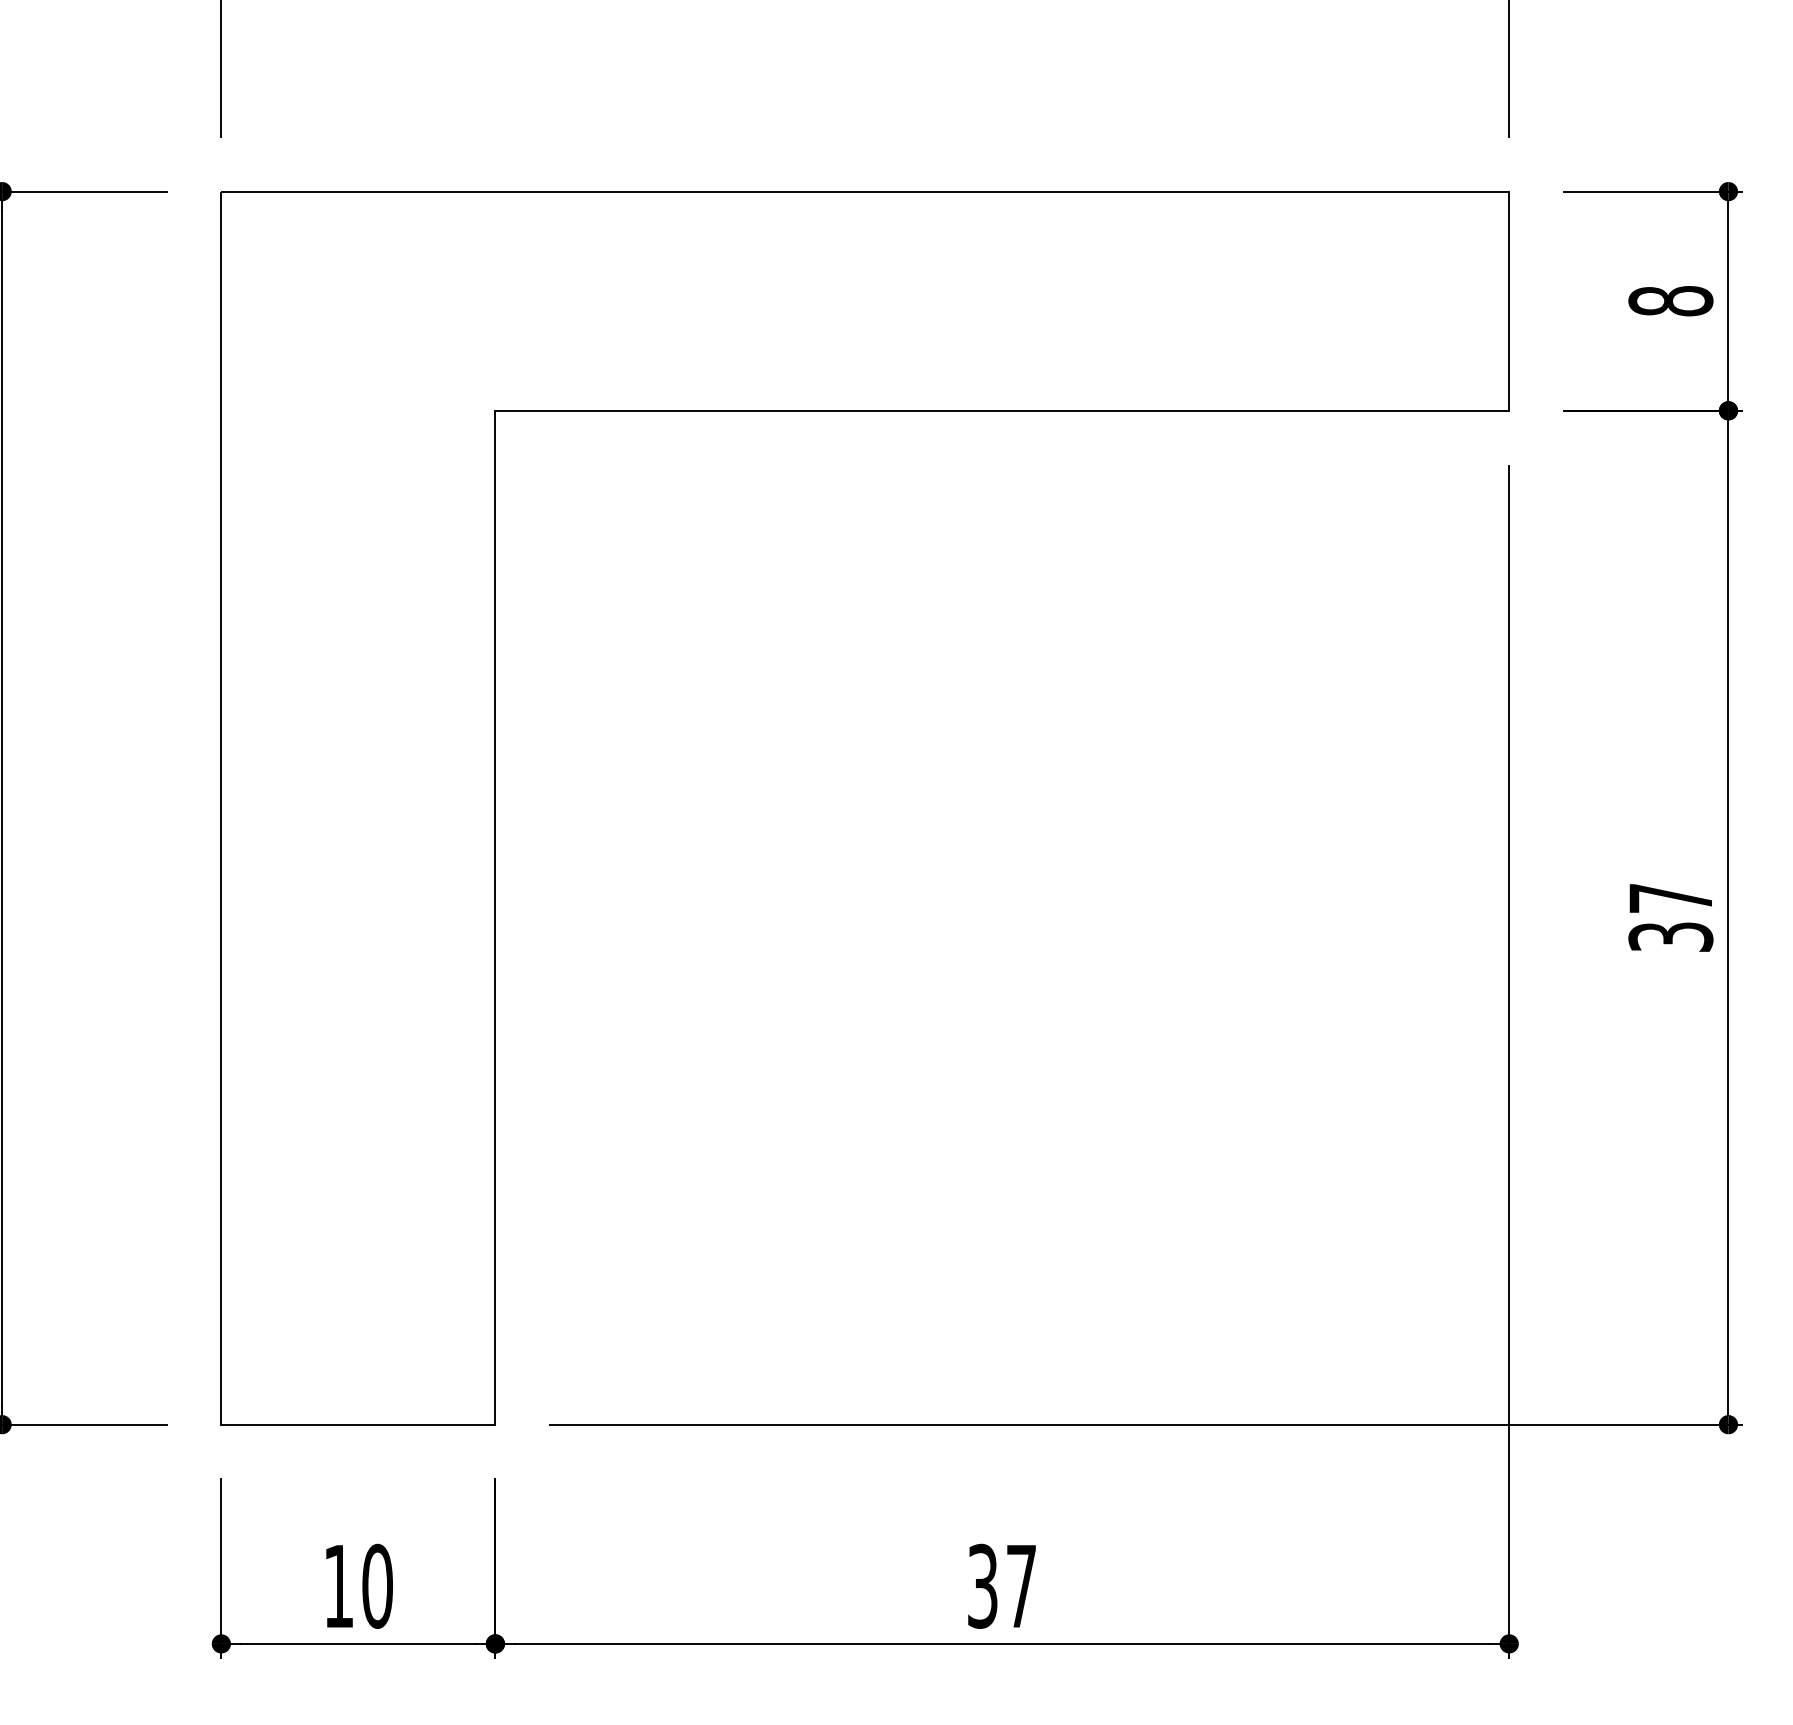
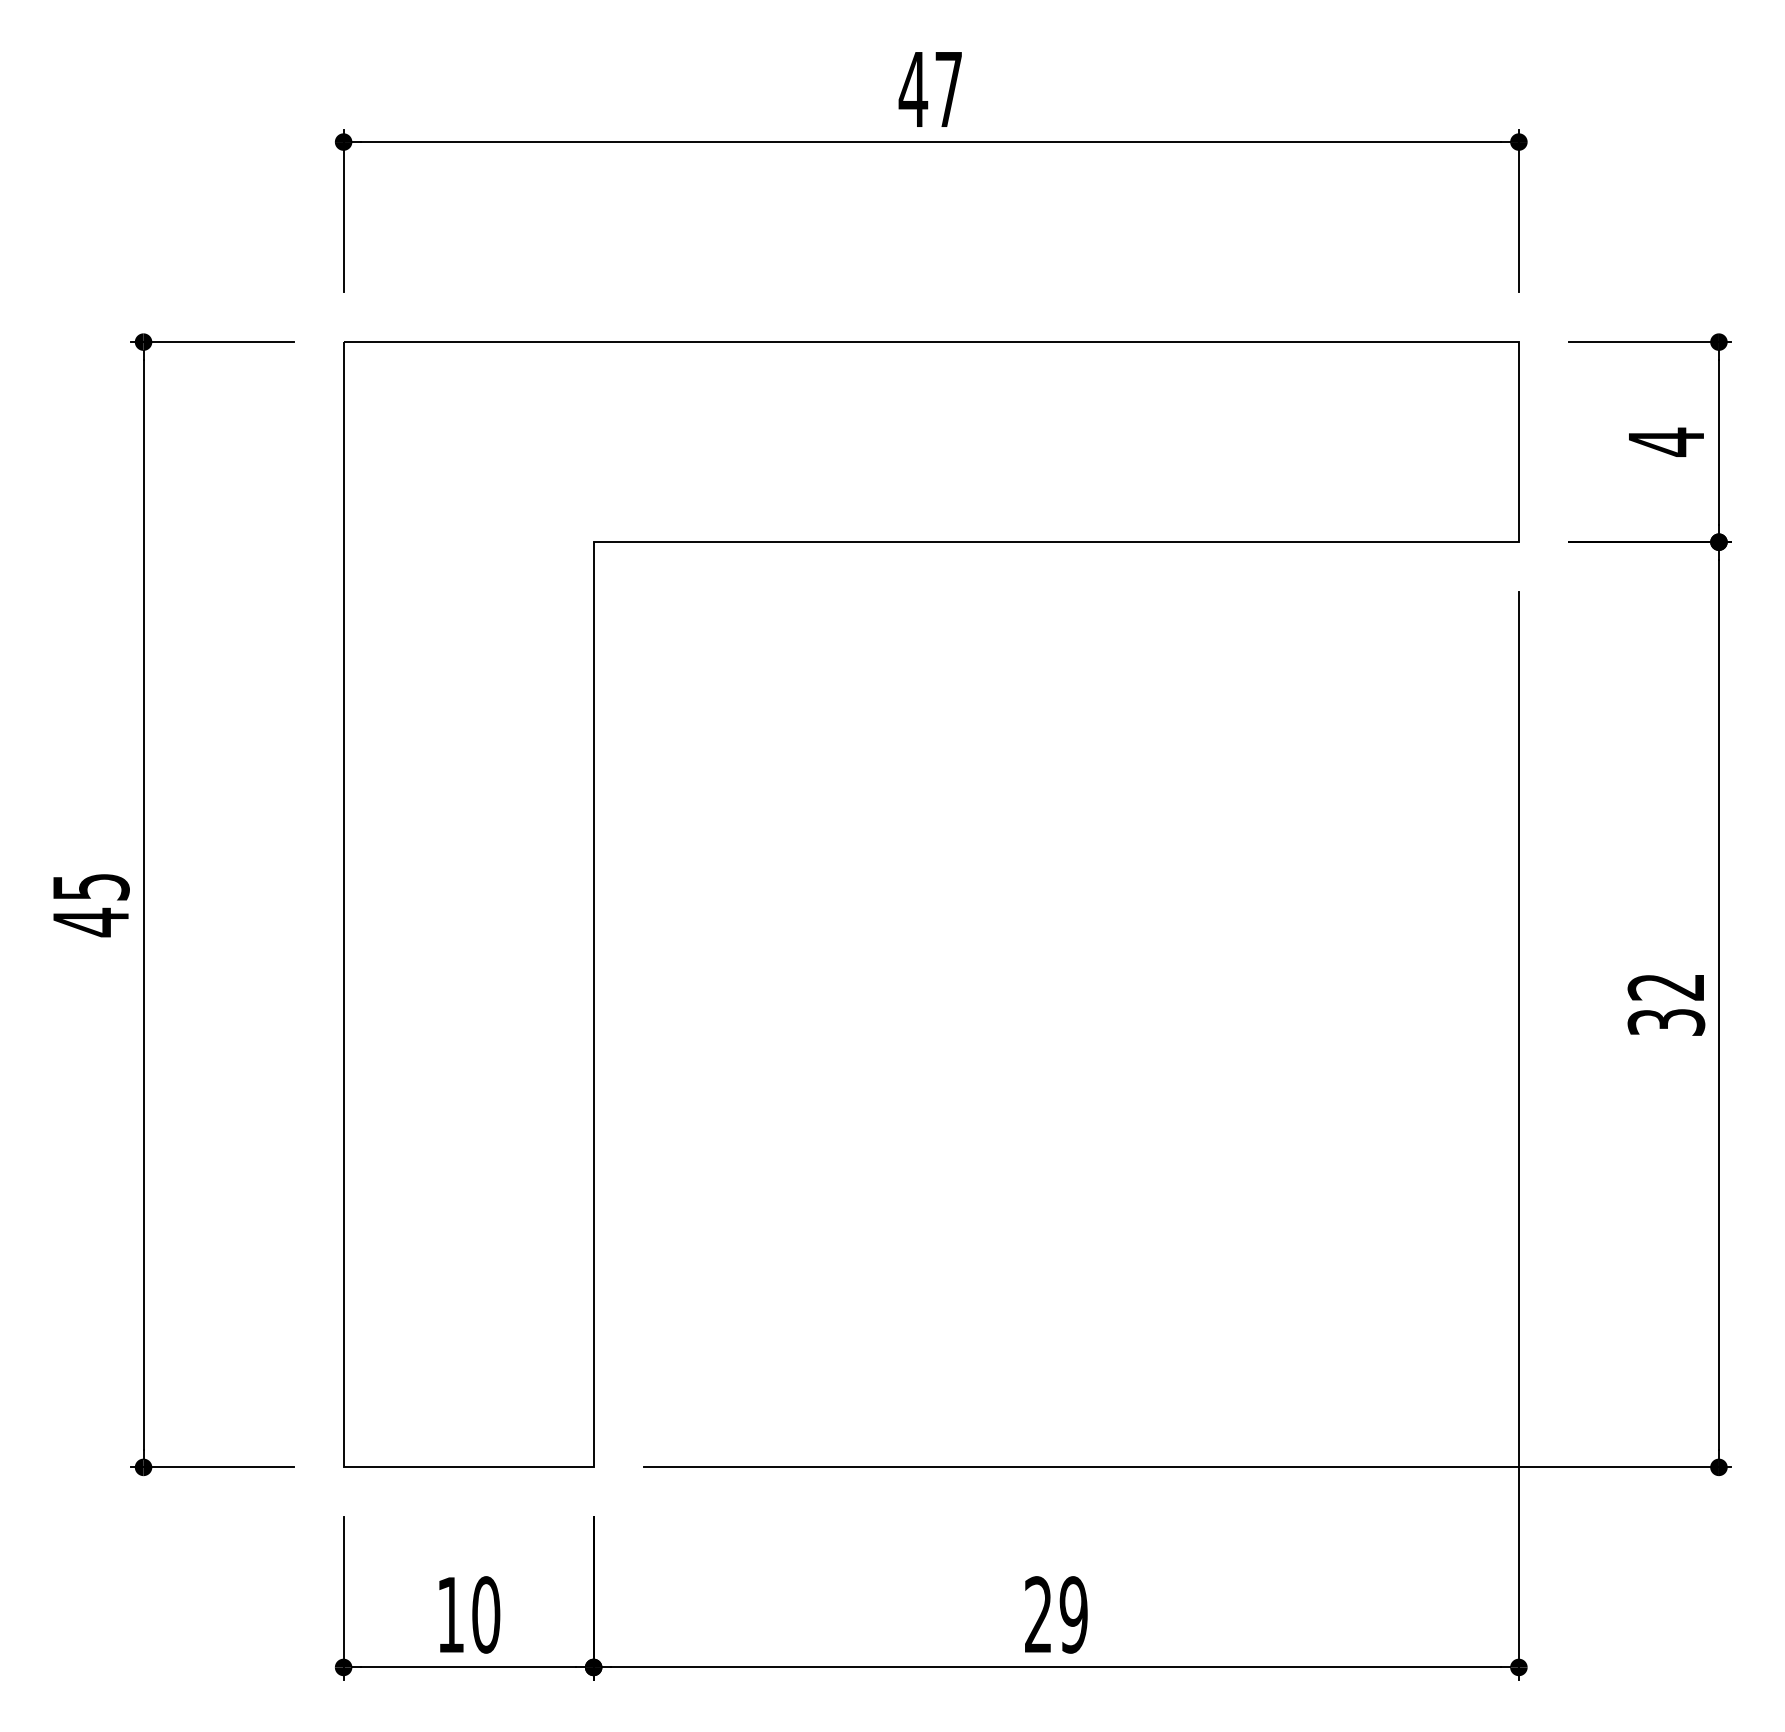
text: (1670, 300) -> (1666, 441), 8 -> 4
text: (1669, 898) -> (1665, 987), 37 -> 32
text: (1002, 1585) -> (1056, 1614), 37 -> 29

